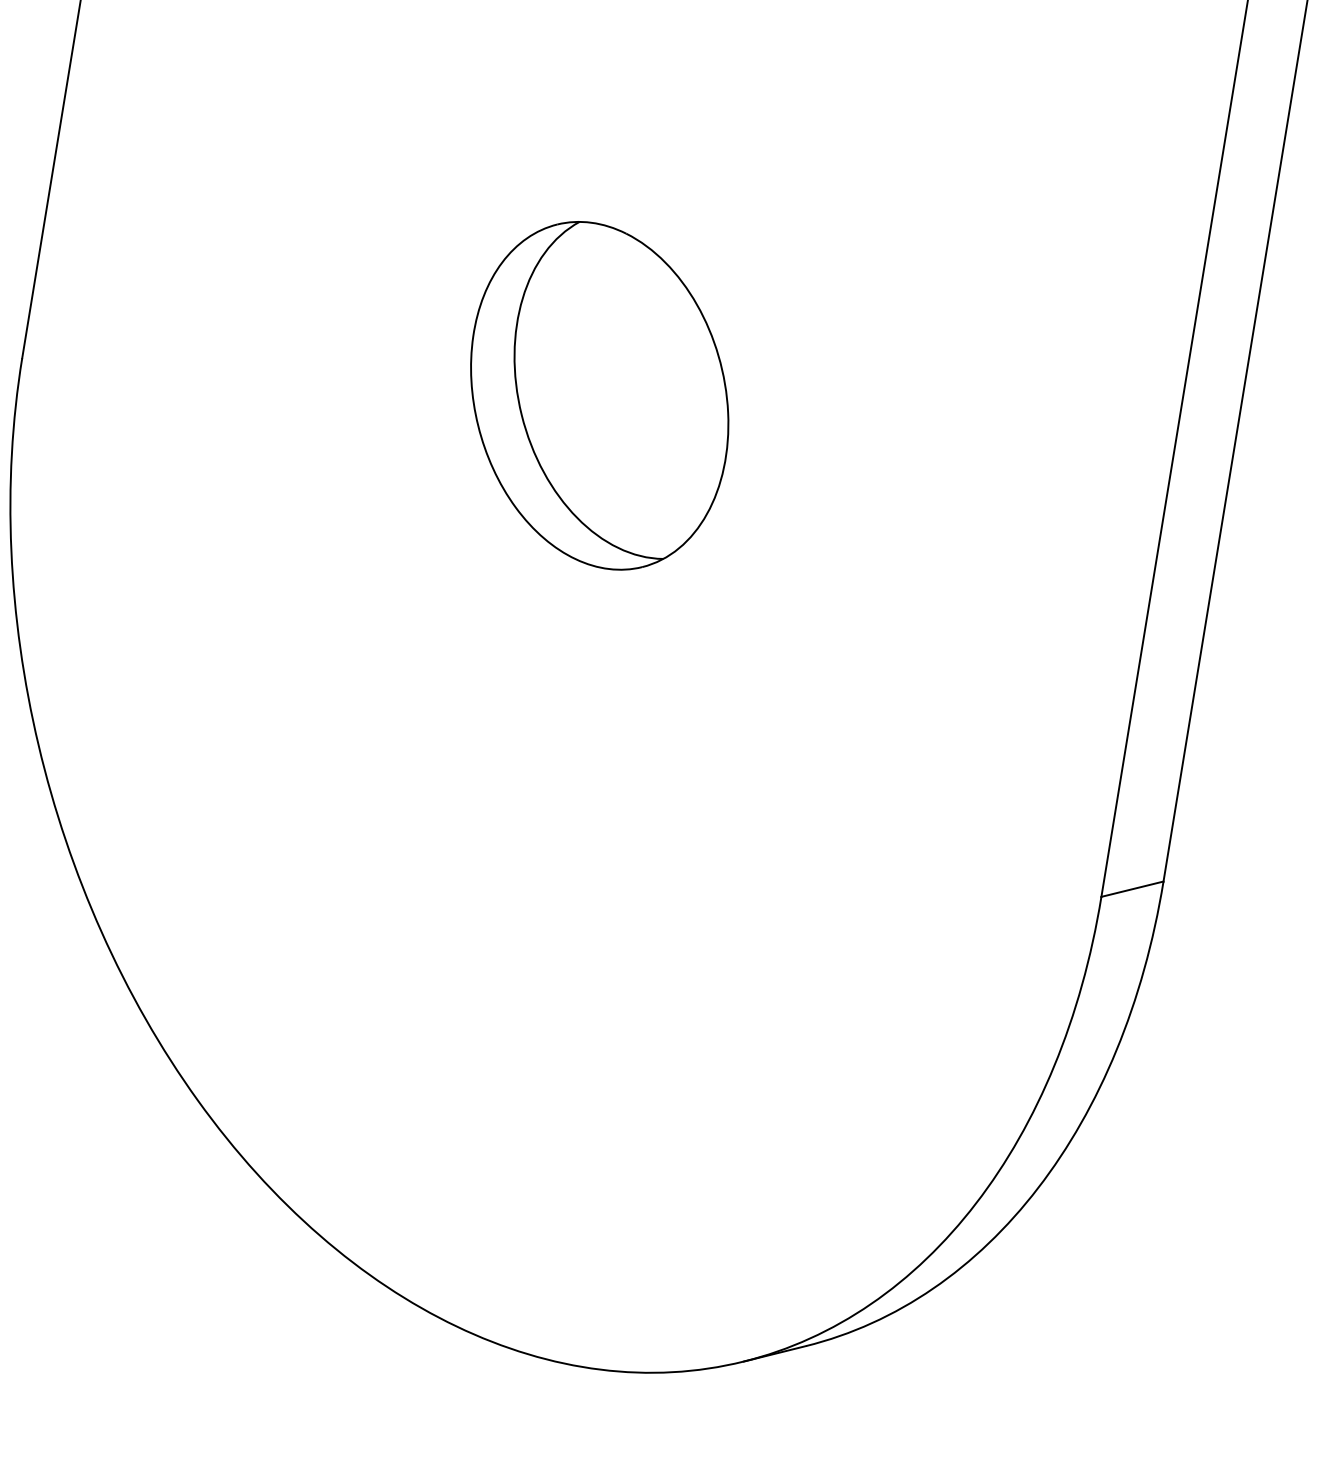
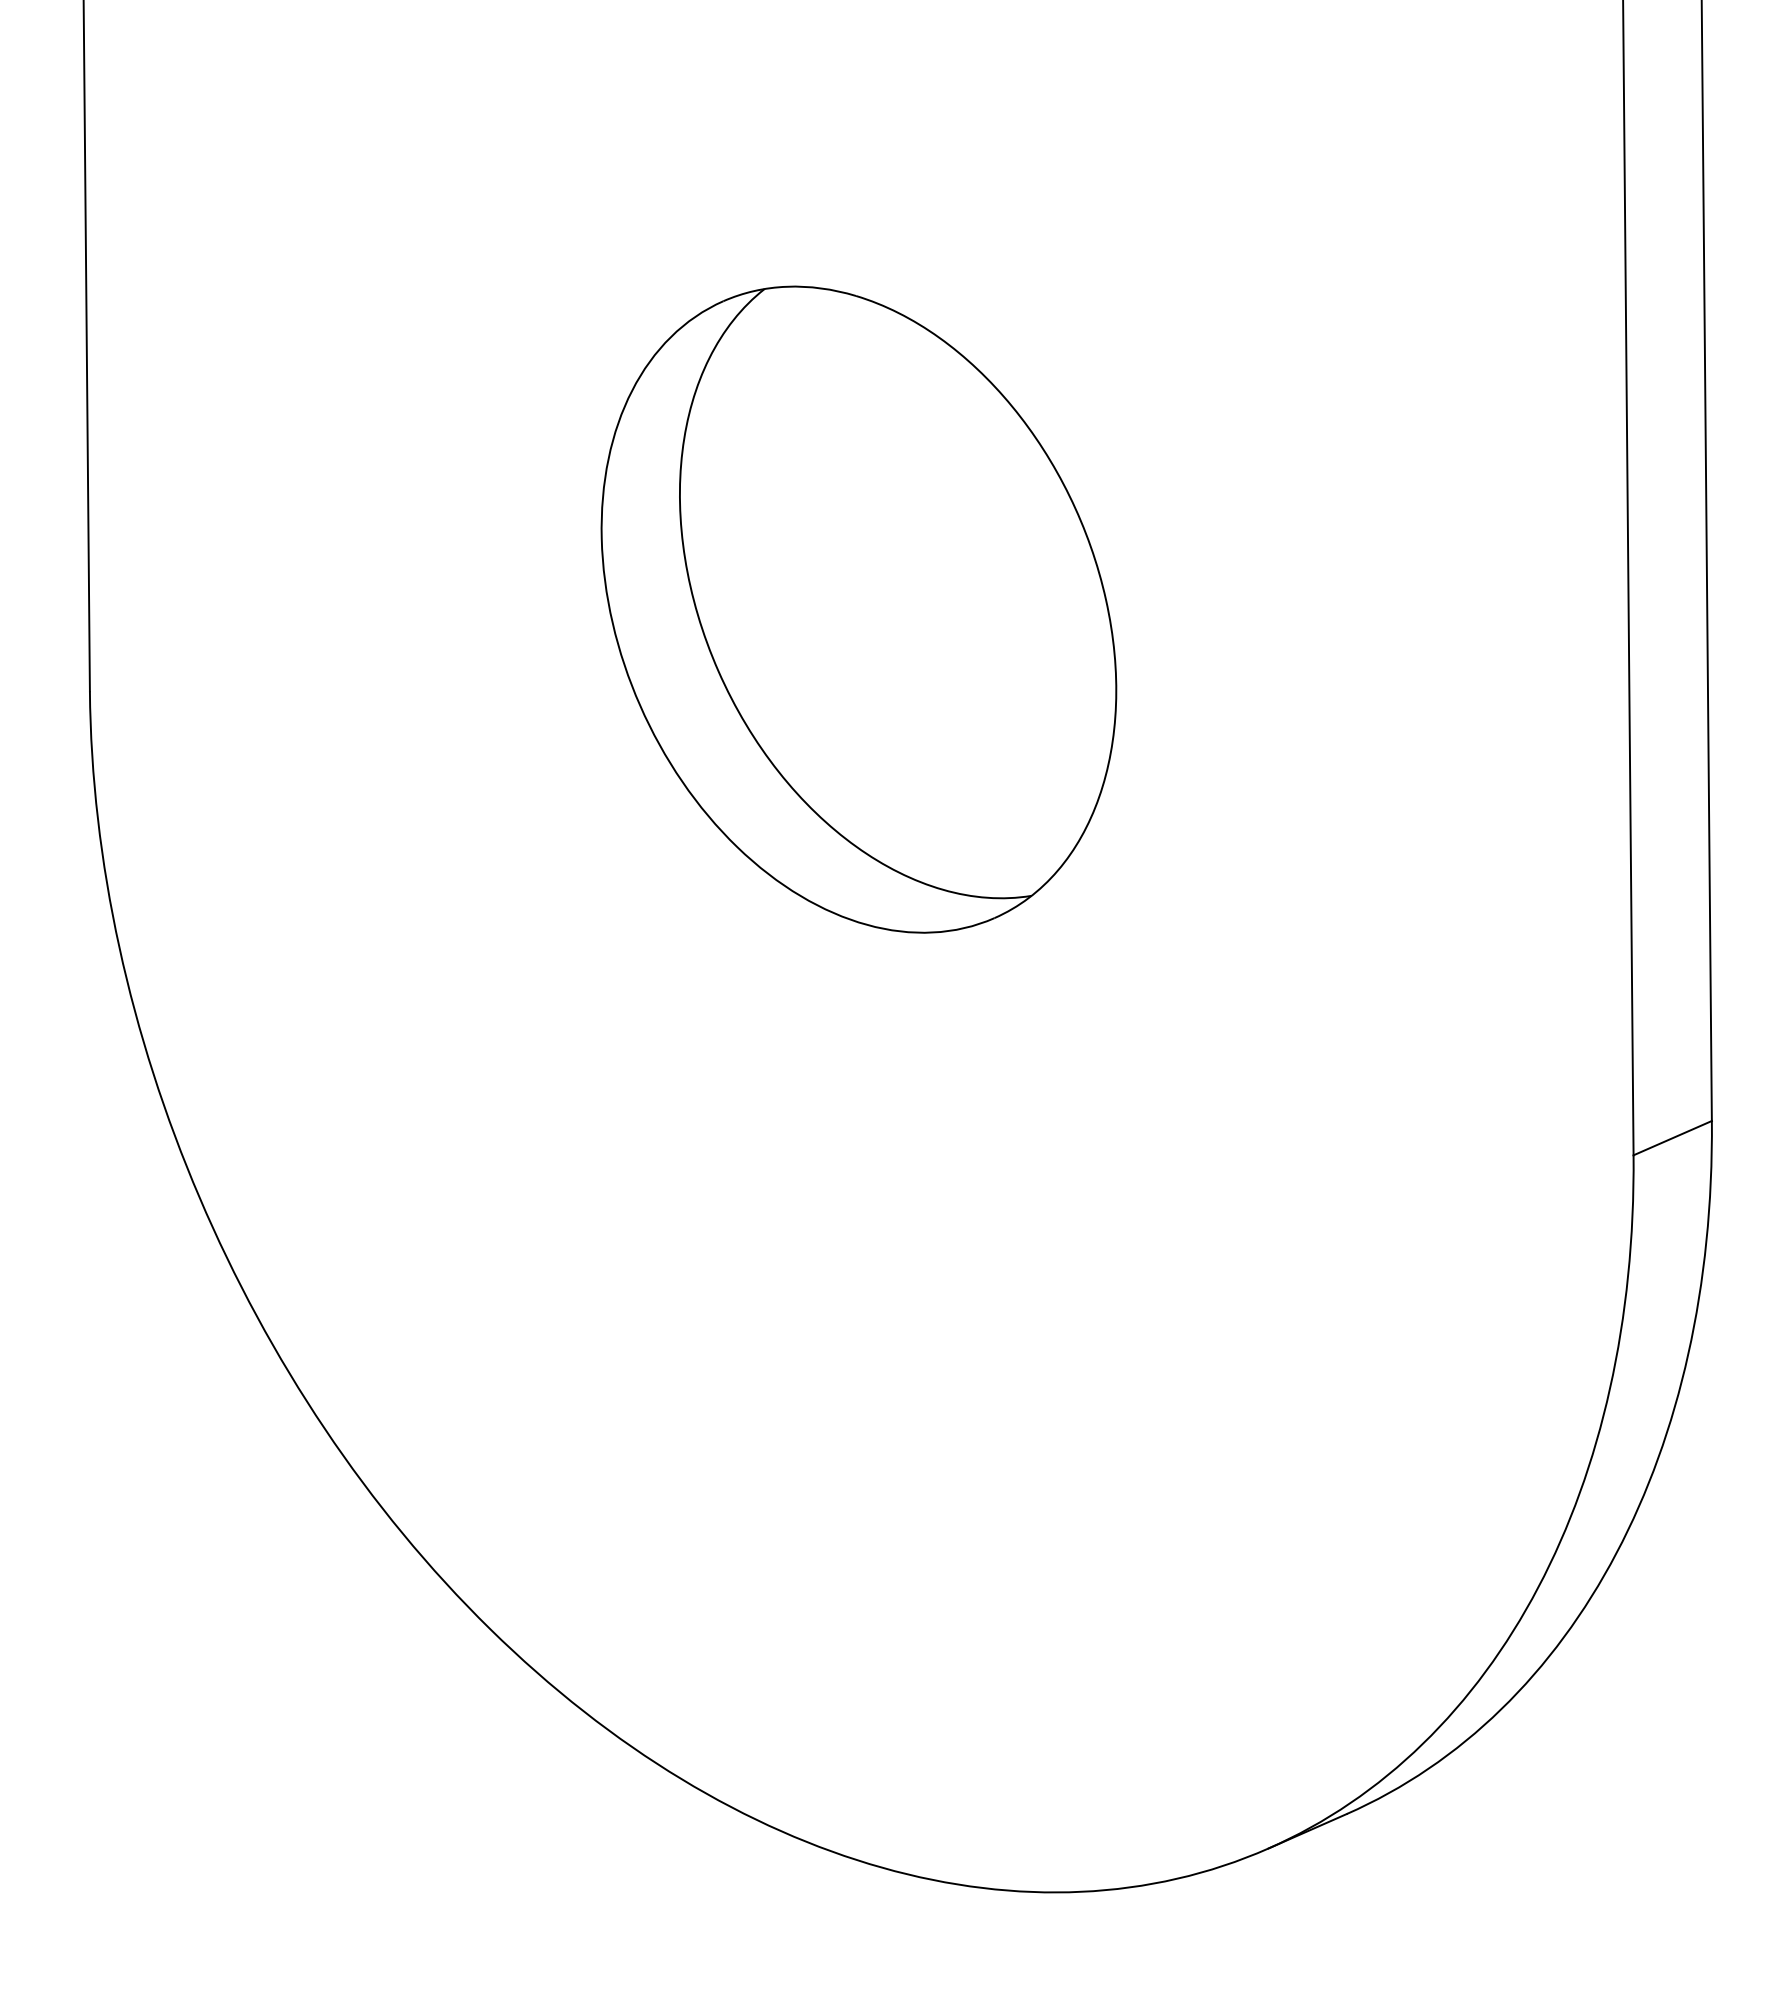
part: (599, 395) -> (858, 609), size x1.43

